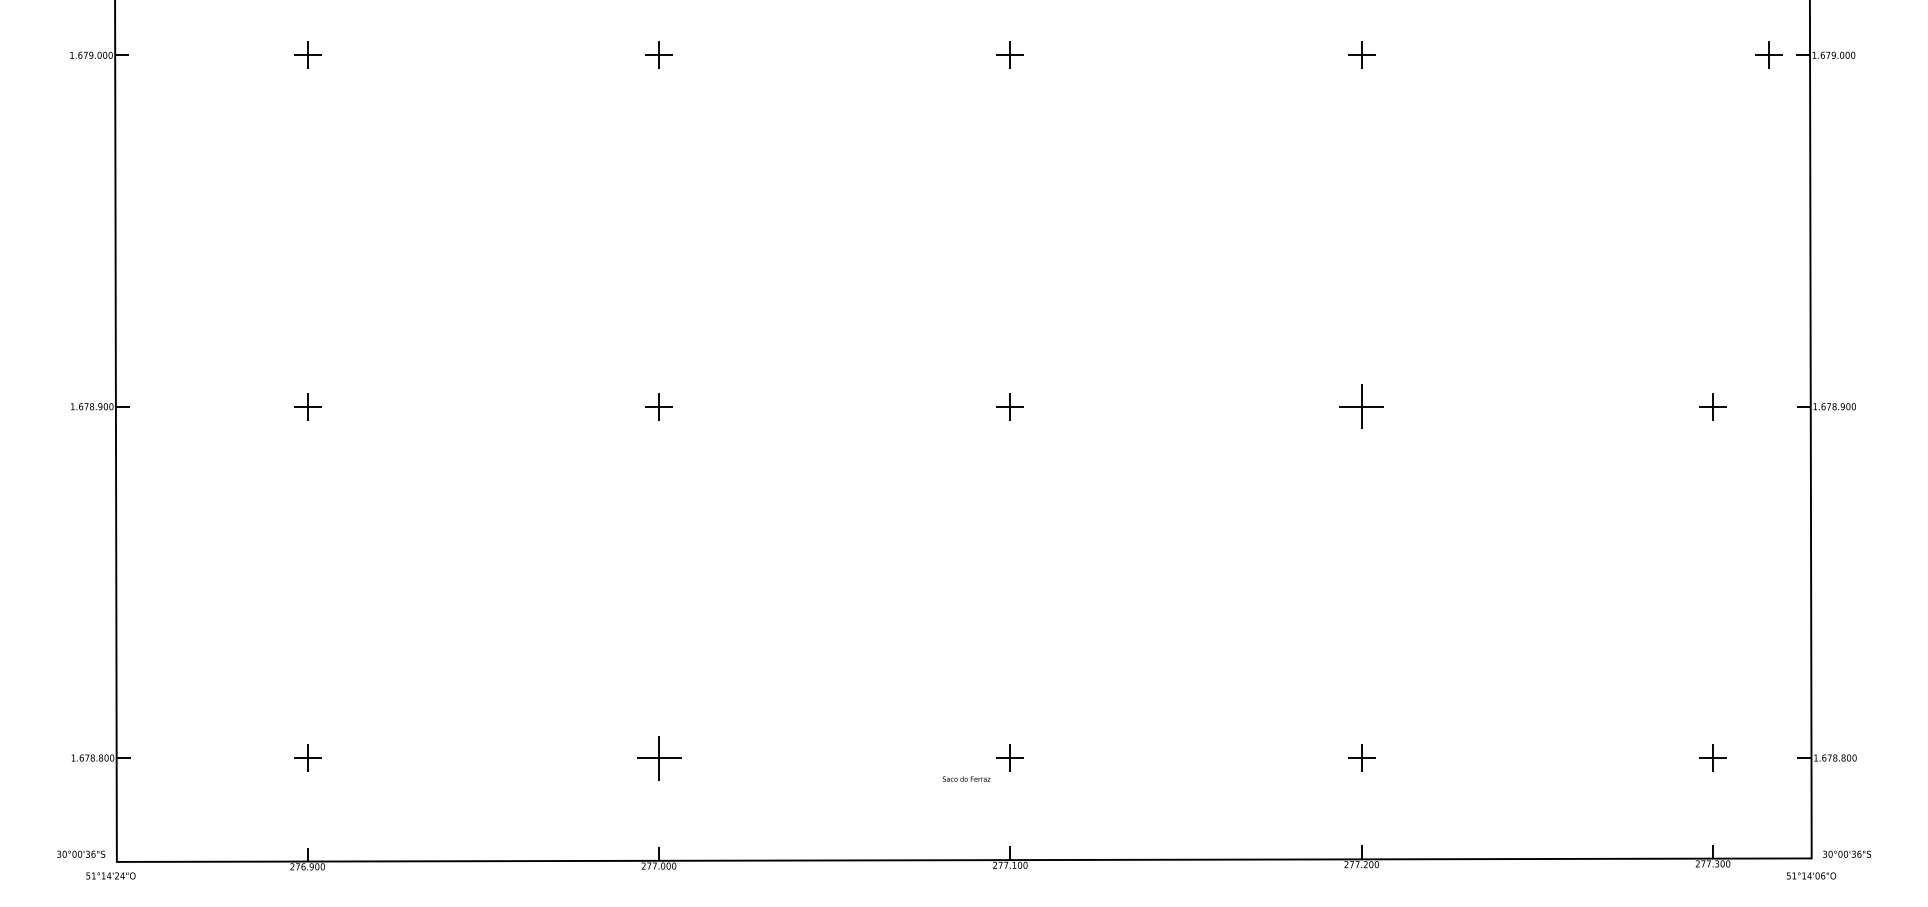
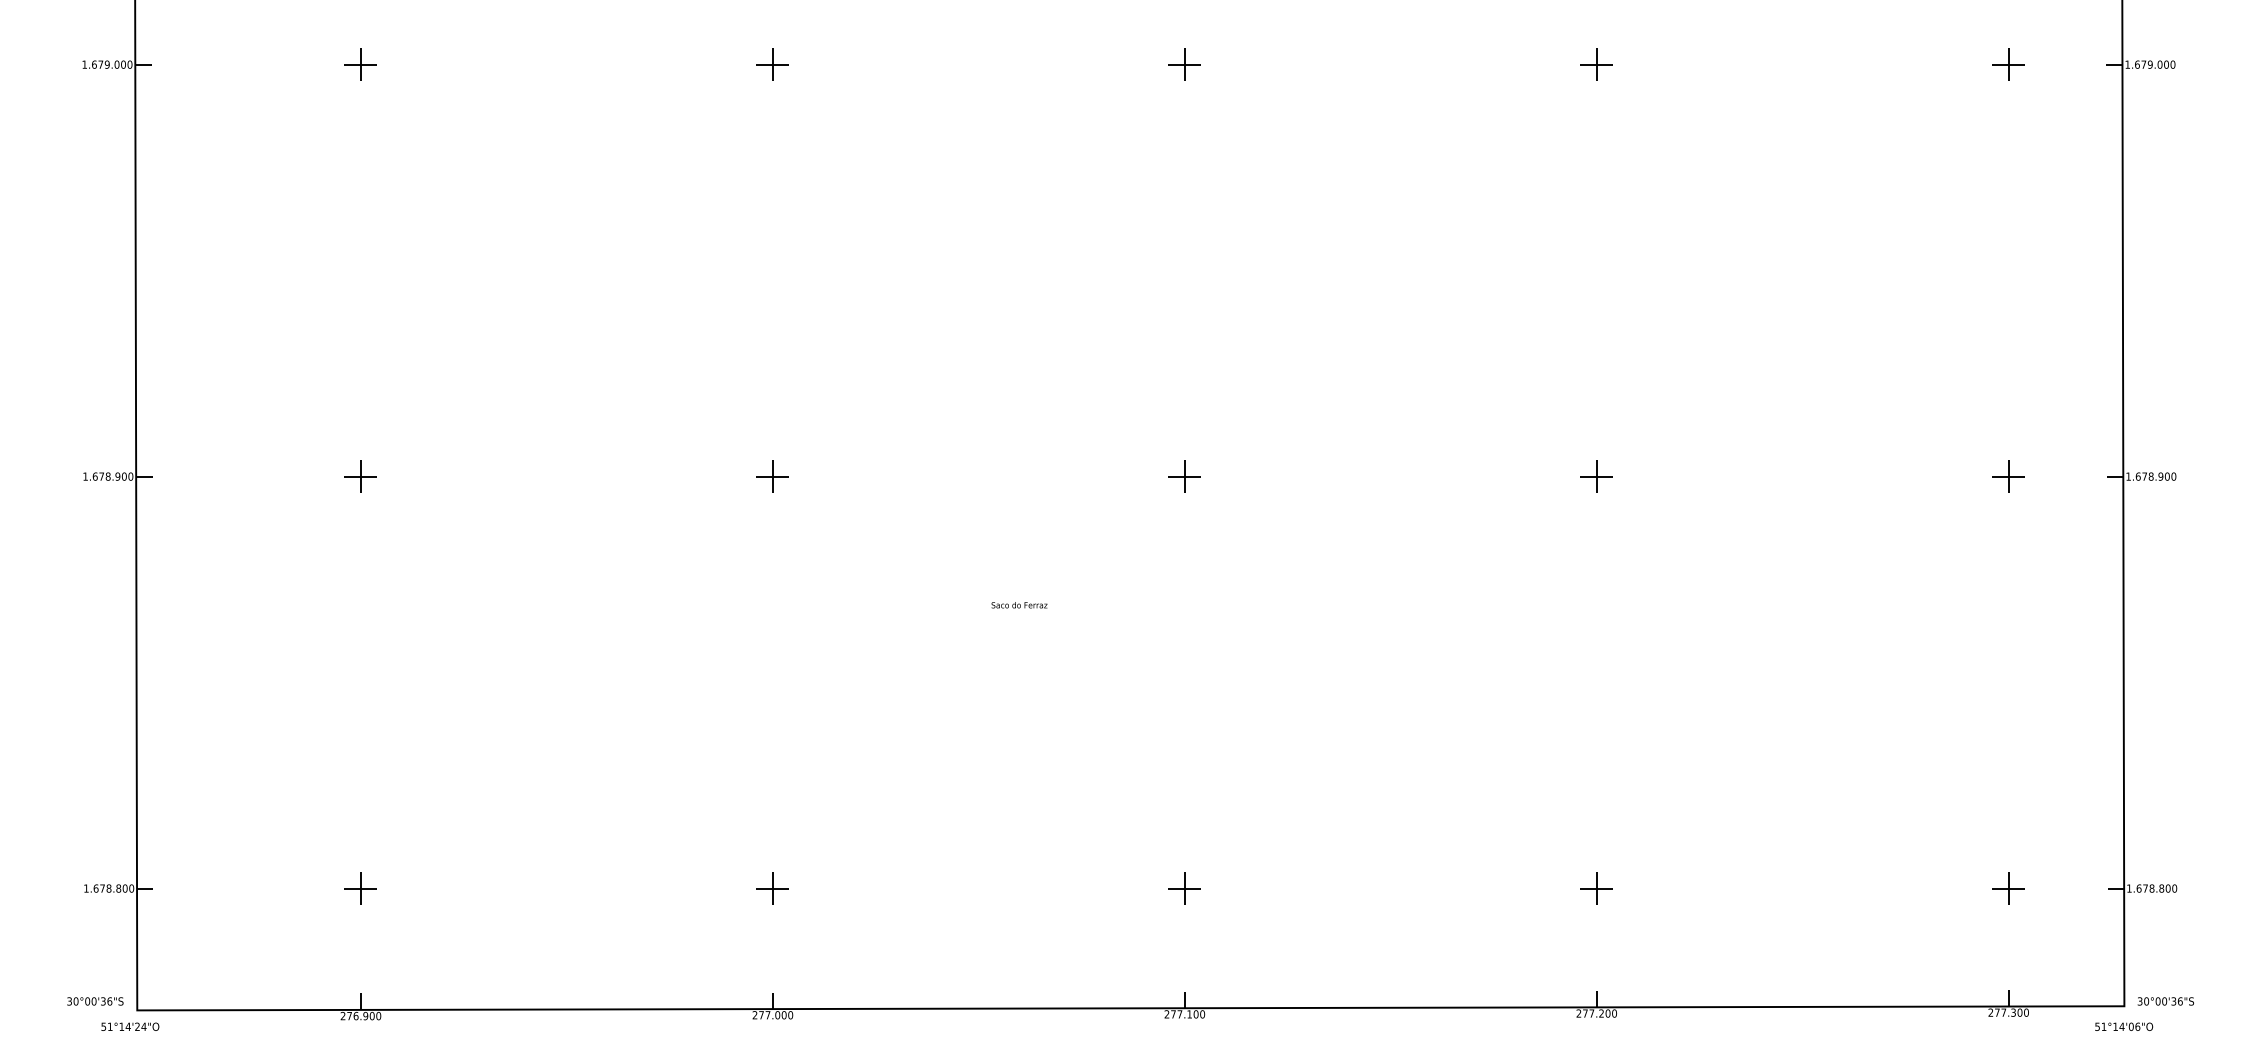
part: (1769, 55) -> (2008, 64), moved
part: (1361, 406) -> (1596, 476), size x0.62
part: (658, 757) -> (772, 888), size x0.62
text: (966, 779) -> (1019, 605), moved

